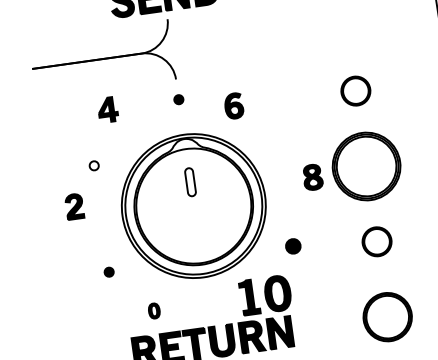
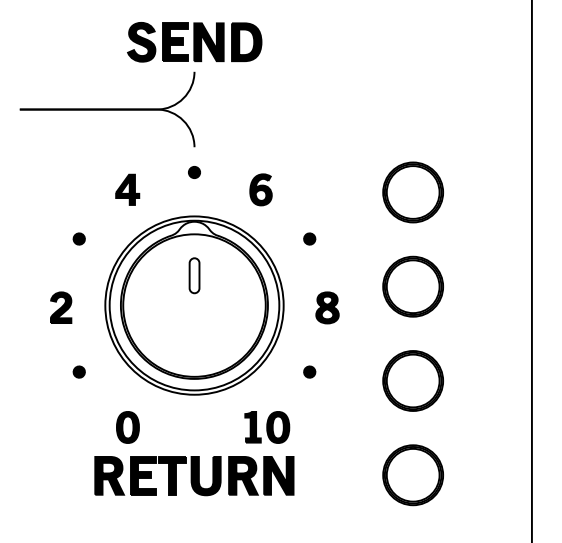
part: (355, 91) -> (412, 192), size x1.67
part: (107, 109) -> (127, 189), moved
part: (278, 139) -> (309, 238), added
fill: (93, 165) -> (78, 238), added
part: (365, 166) -> (412, 286), size x0.71
part: (312, 177) -> (327, 307), moved
part: (74, 206) -> (61, 307), moved
part: (376, 241) -> (412, 380), size x1.67
part: (293, 245) -> (309, 371), size x0.62
part: (265, 295) -> (267, 427), size x0.71
part: (153, 311) -> (127, 427), size x1.67

